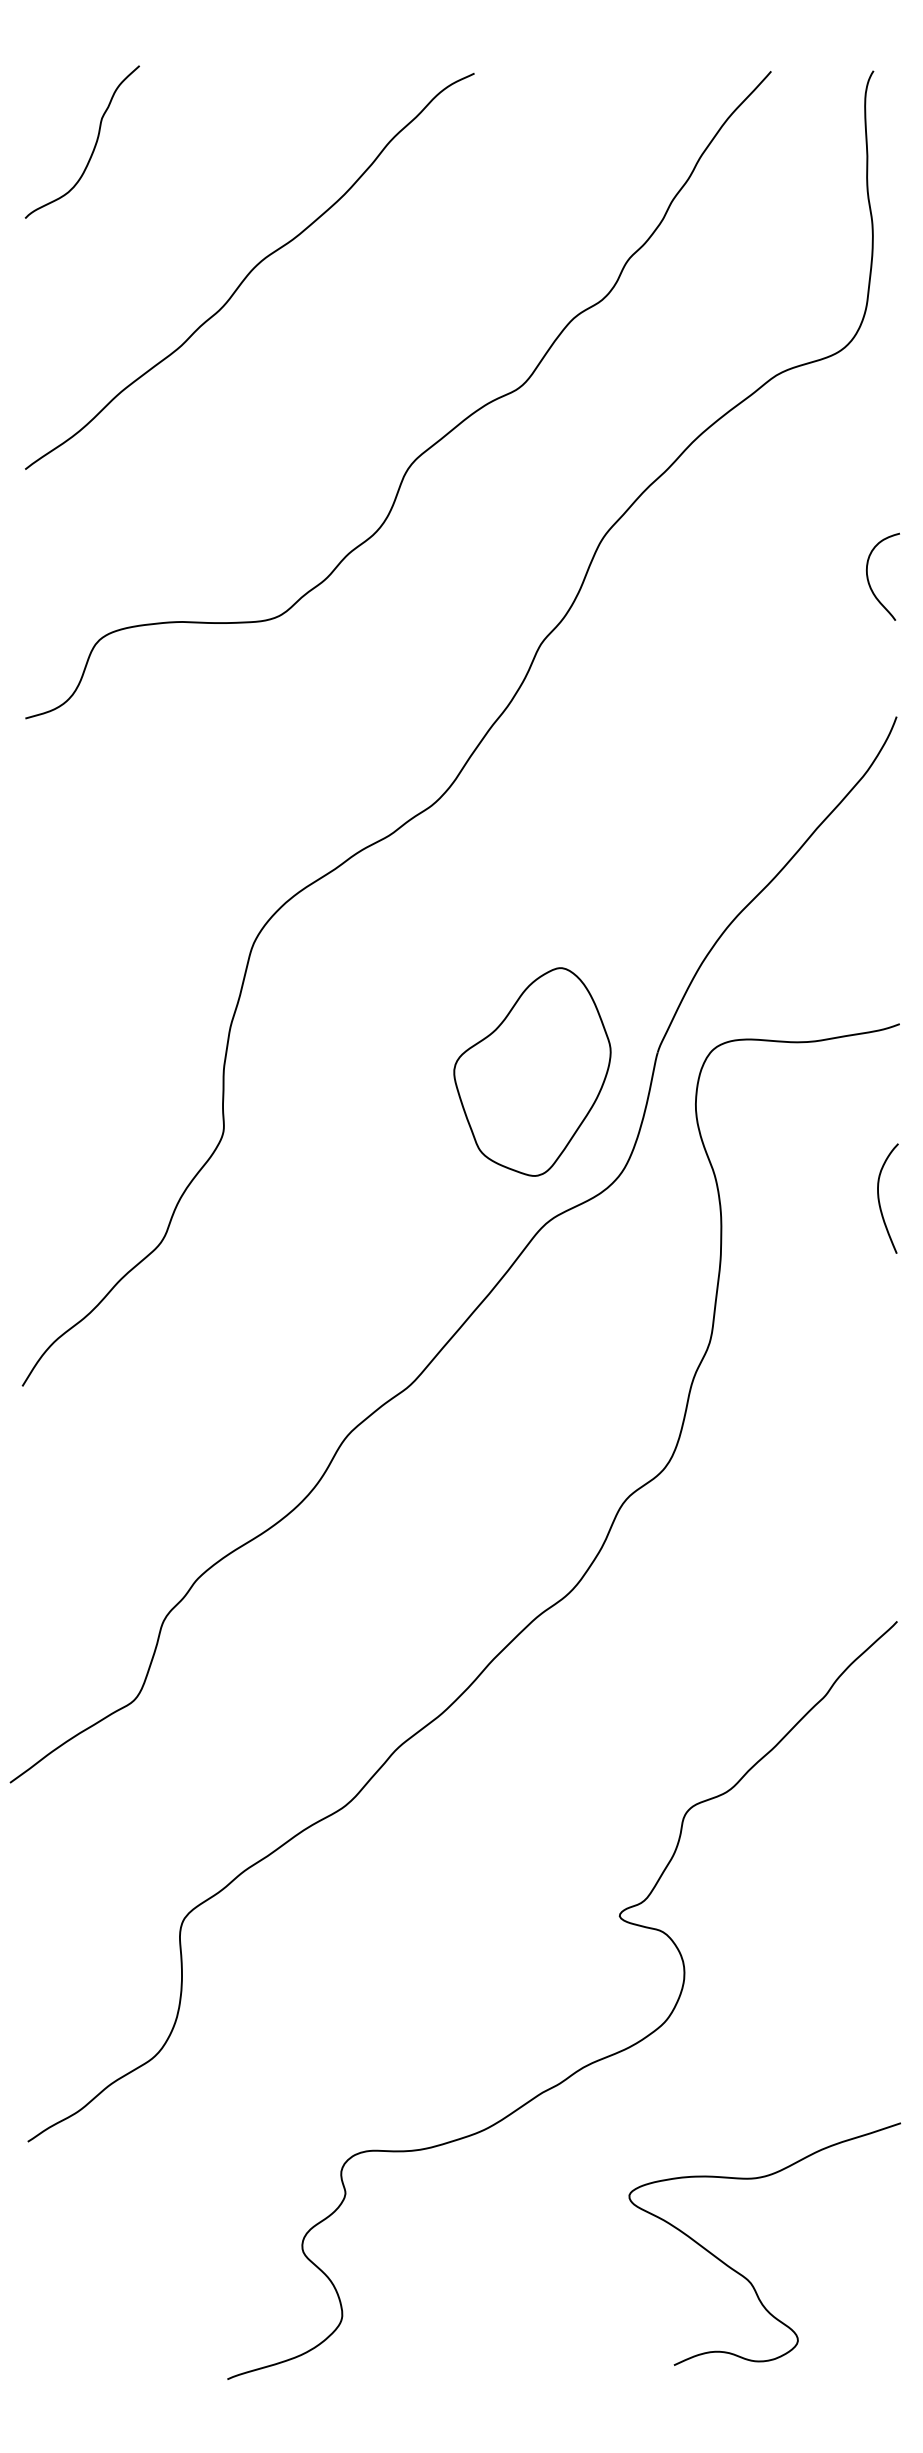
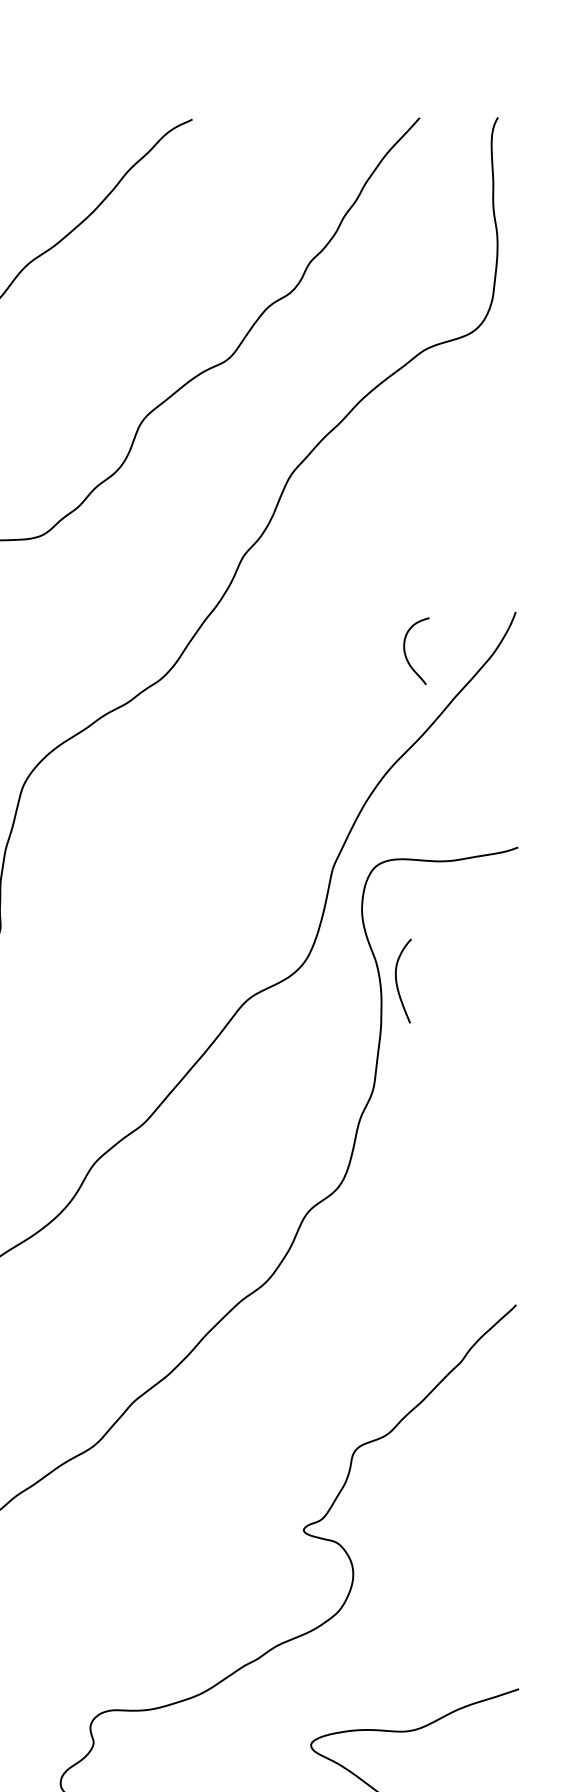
curve: (869, 581) -> (406, 654), moved
part: (532, 1071) -> (236, 883), removed
curve: (879, 1198) -> (396, 981), moved

